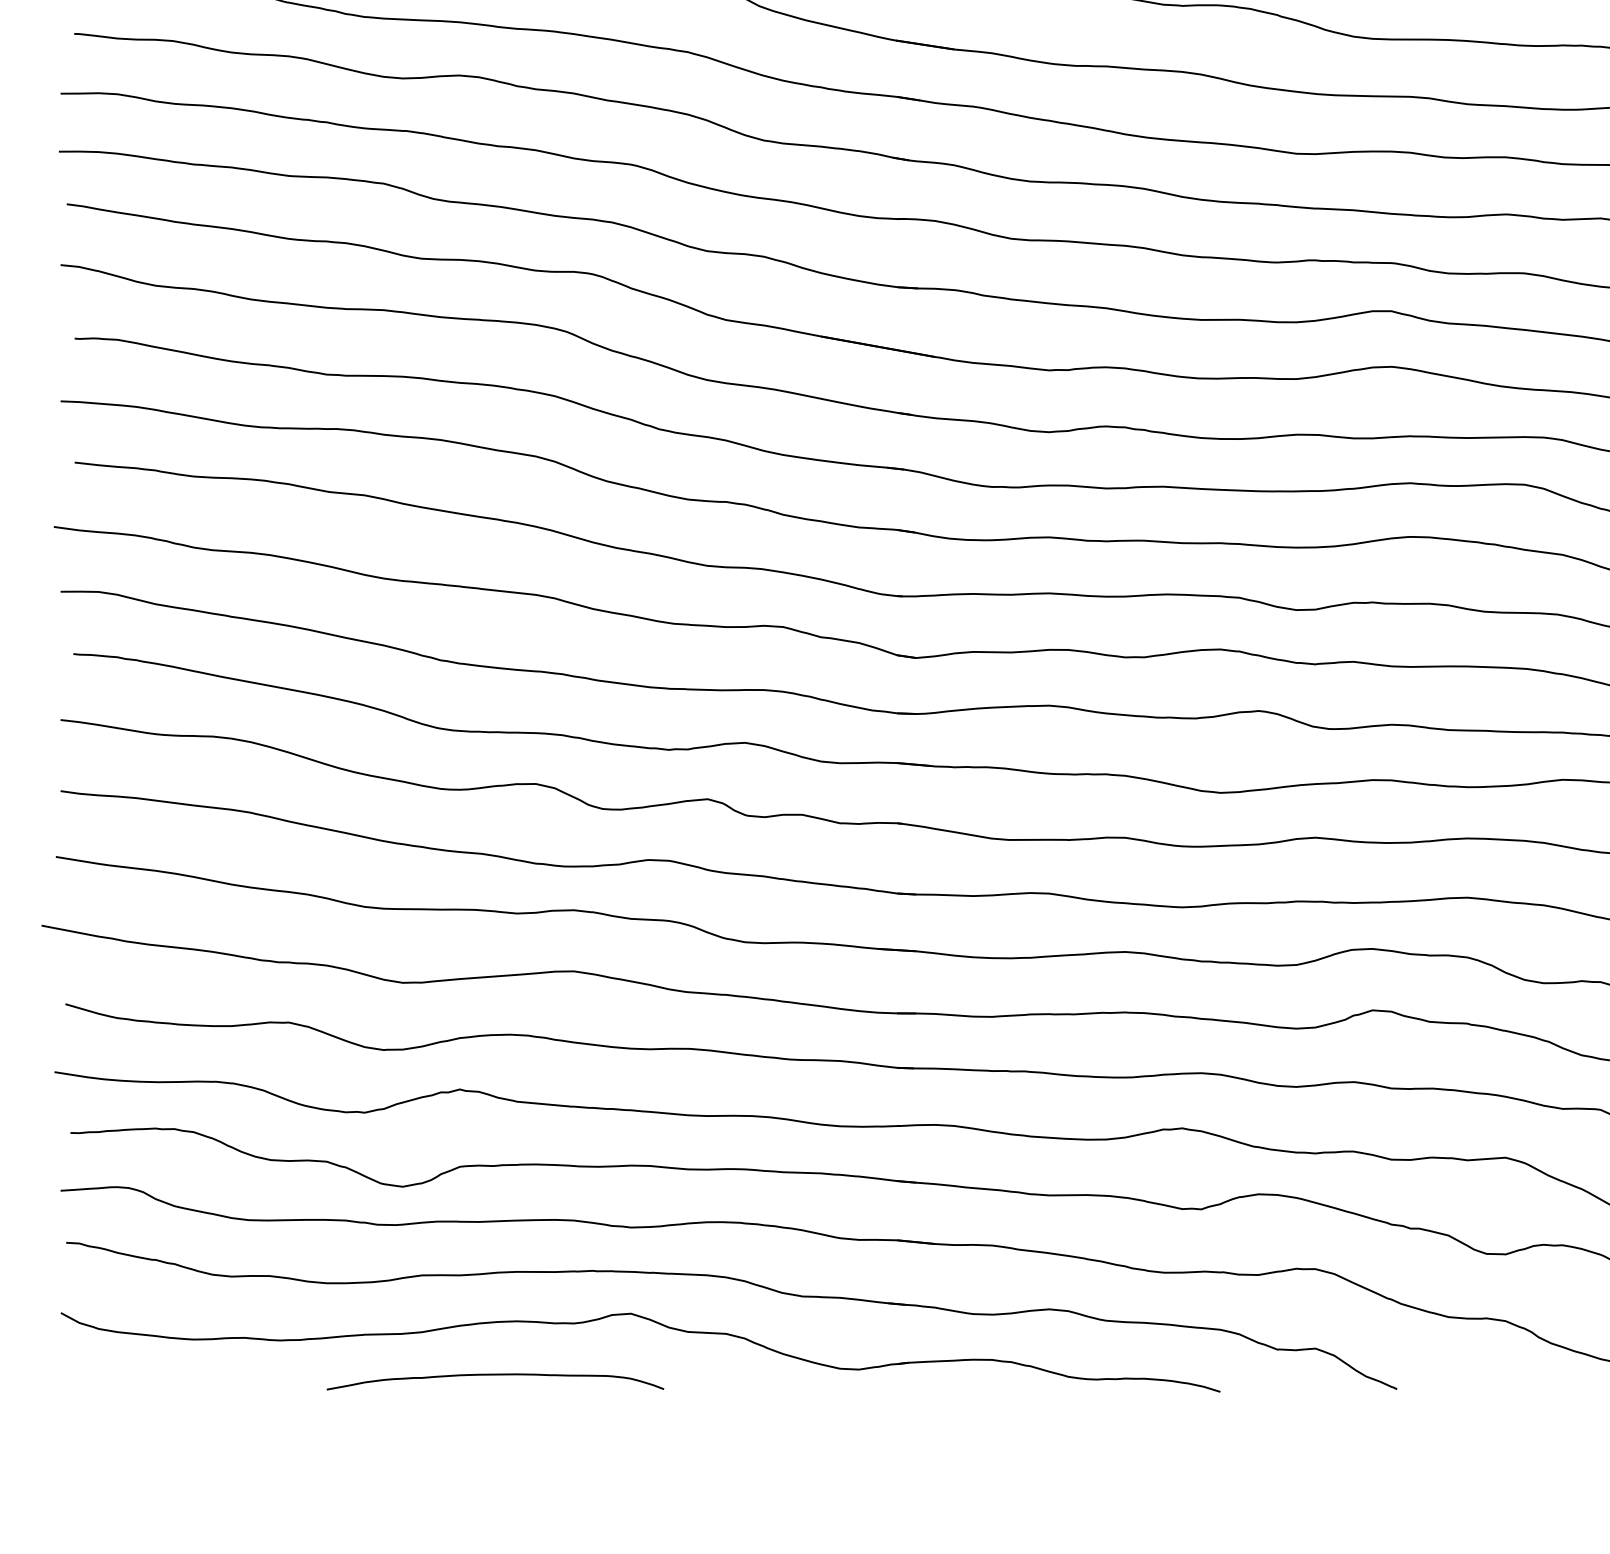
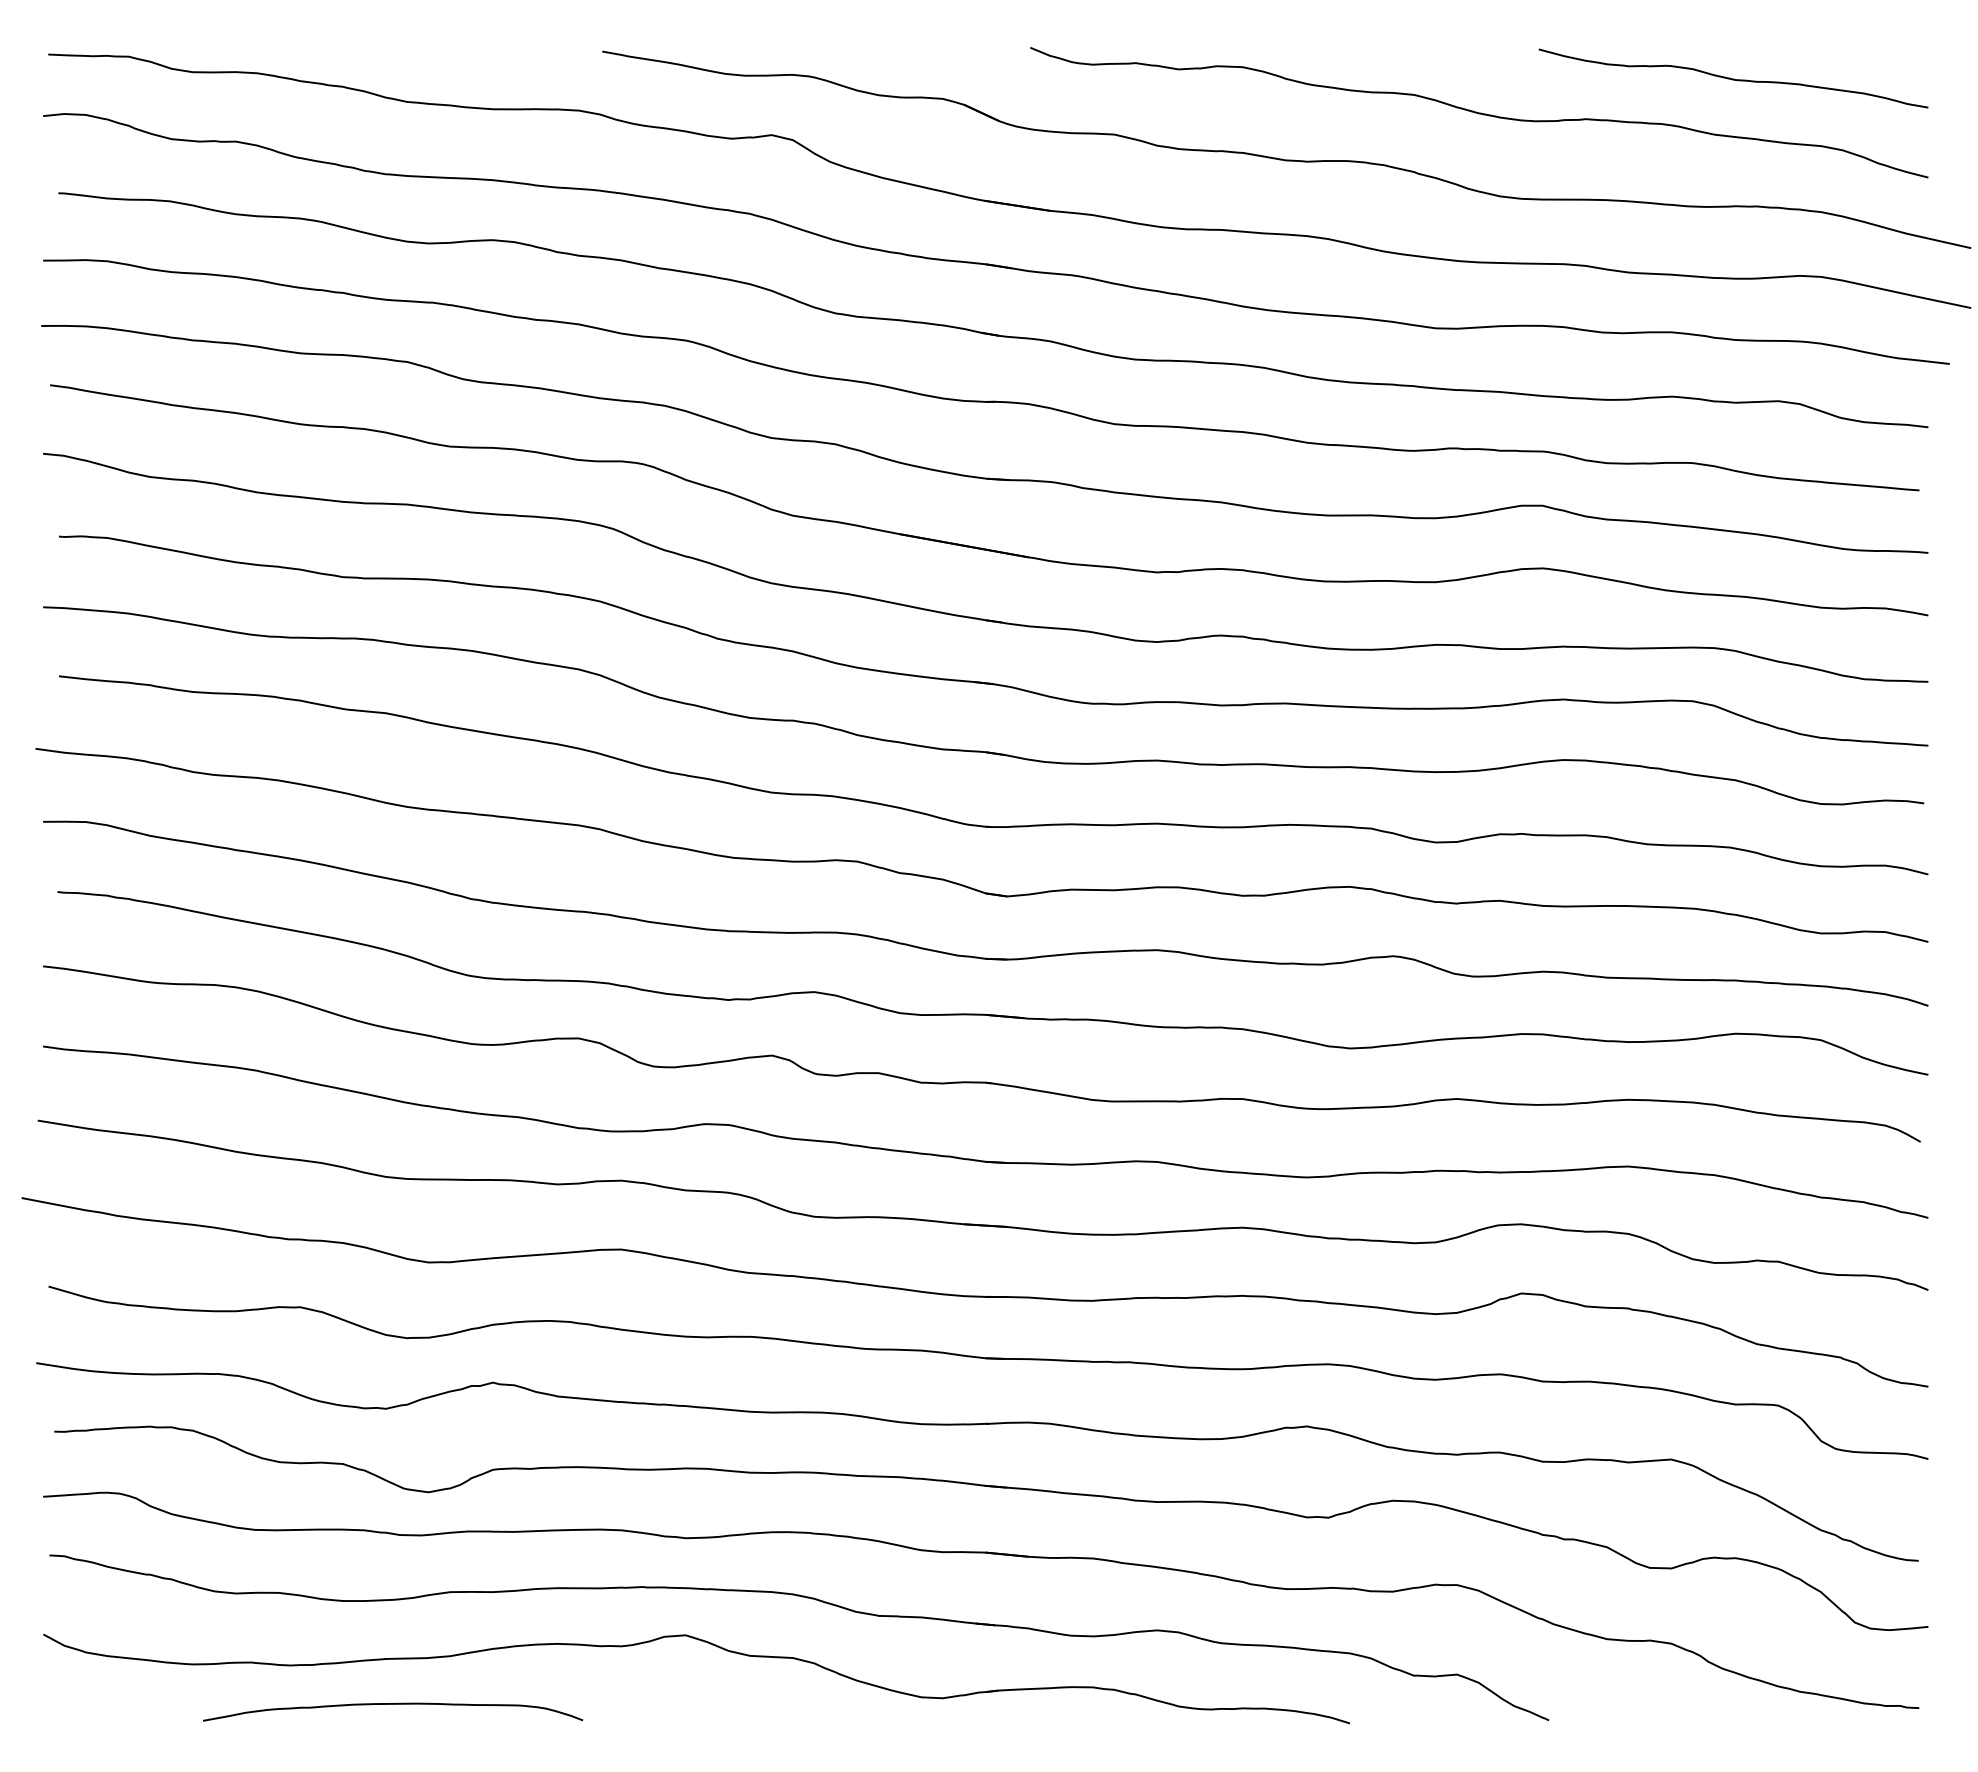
curve: (495, 1375) -> (393, 1704), moved

